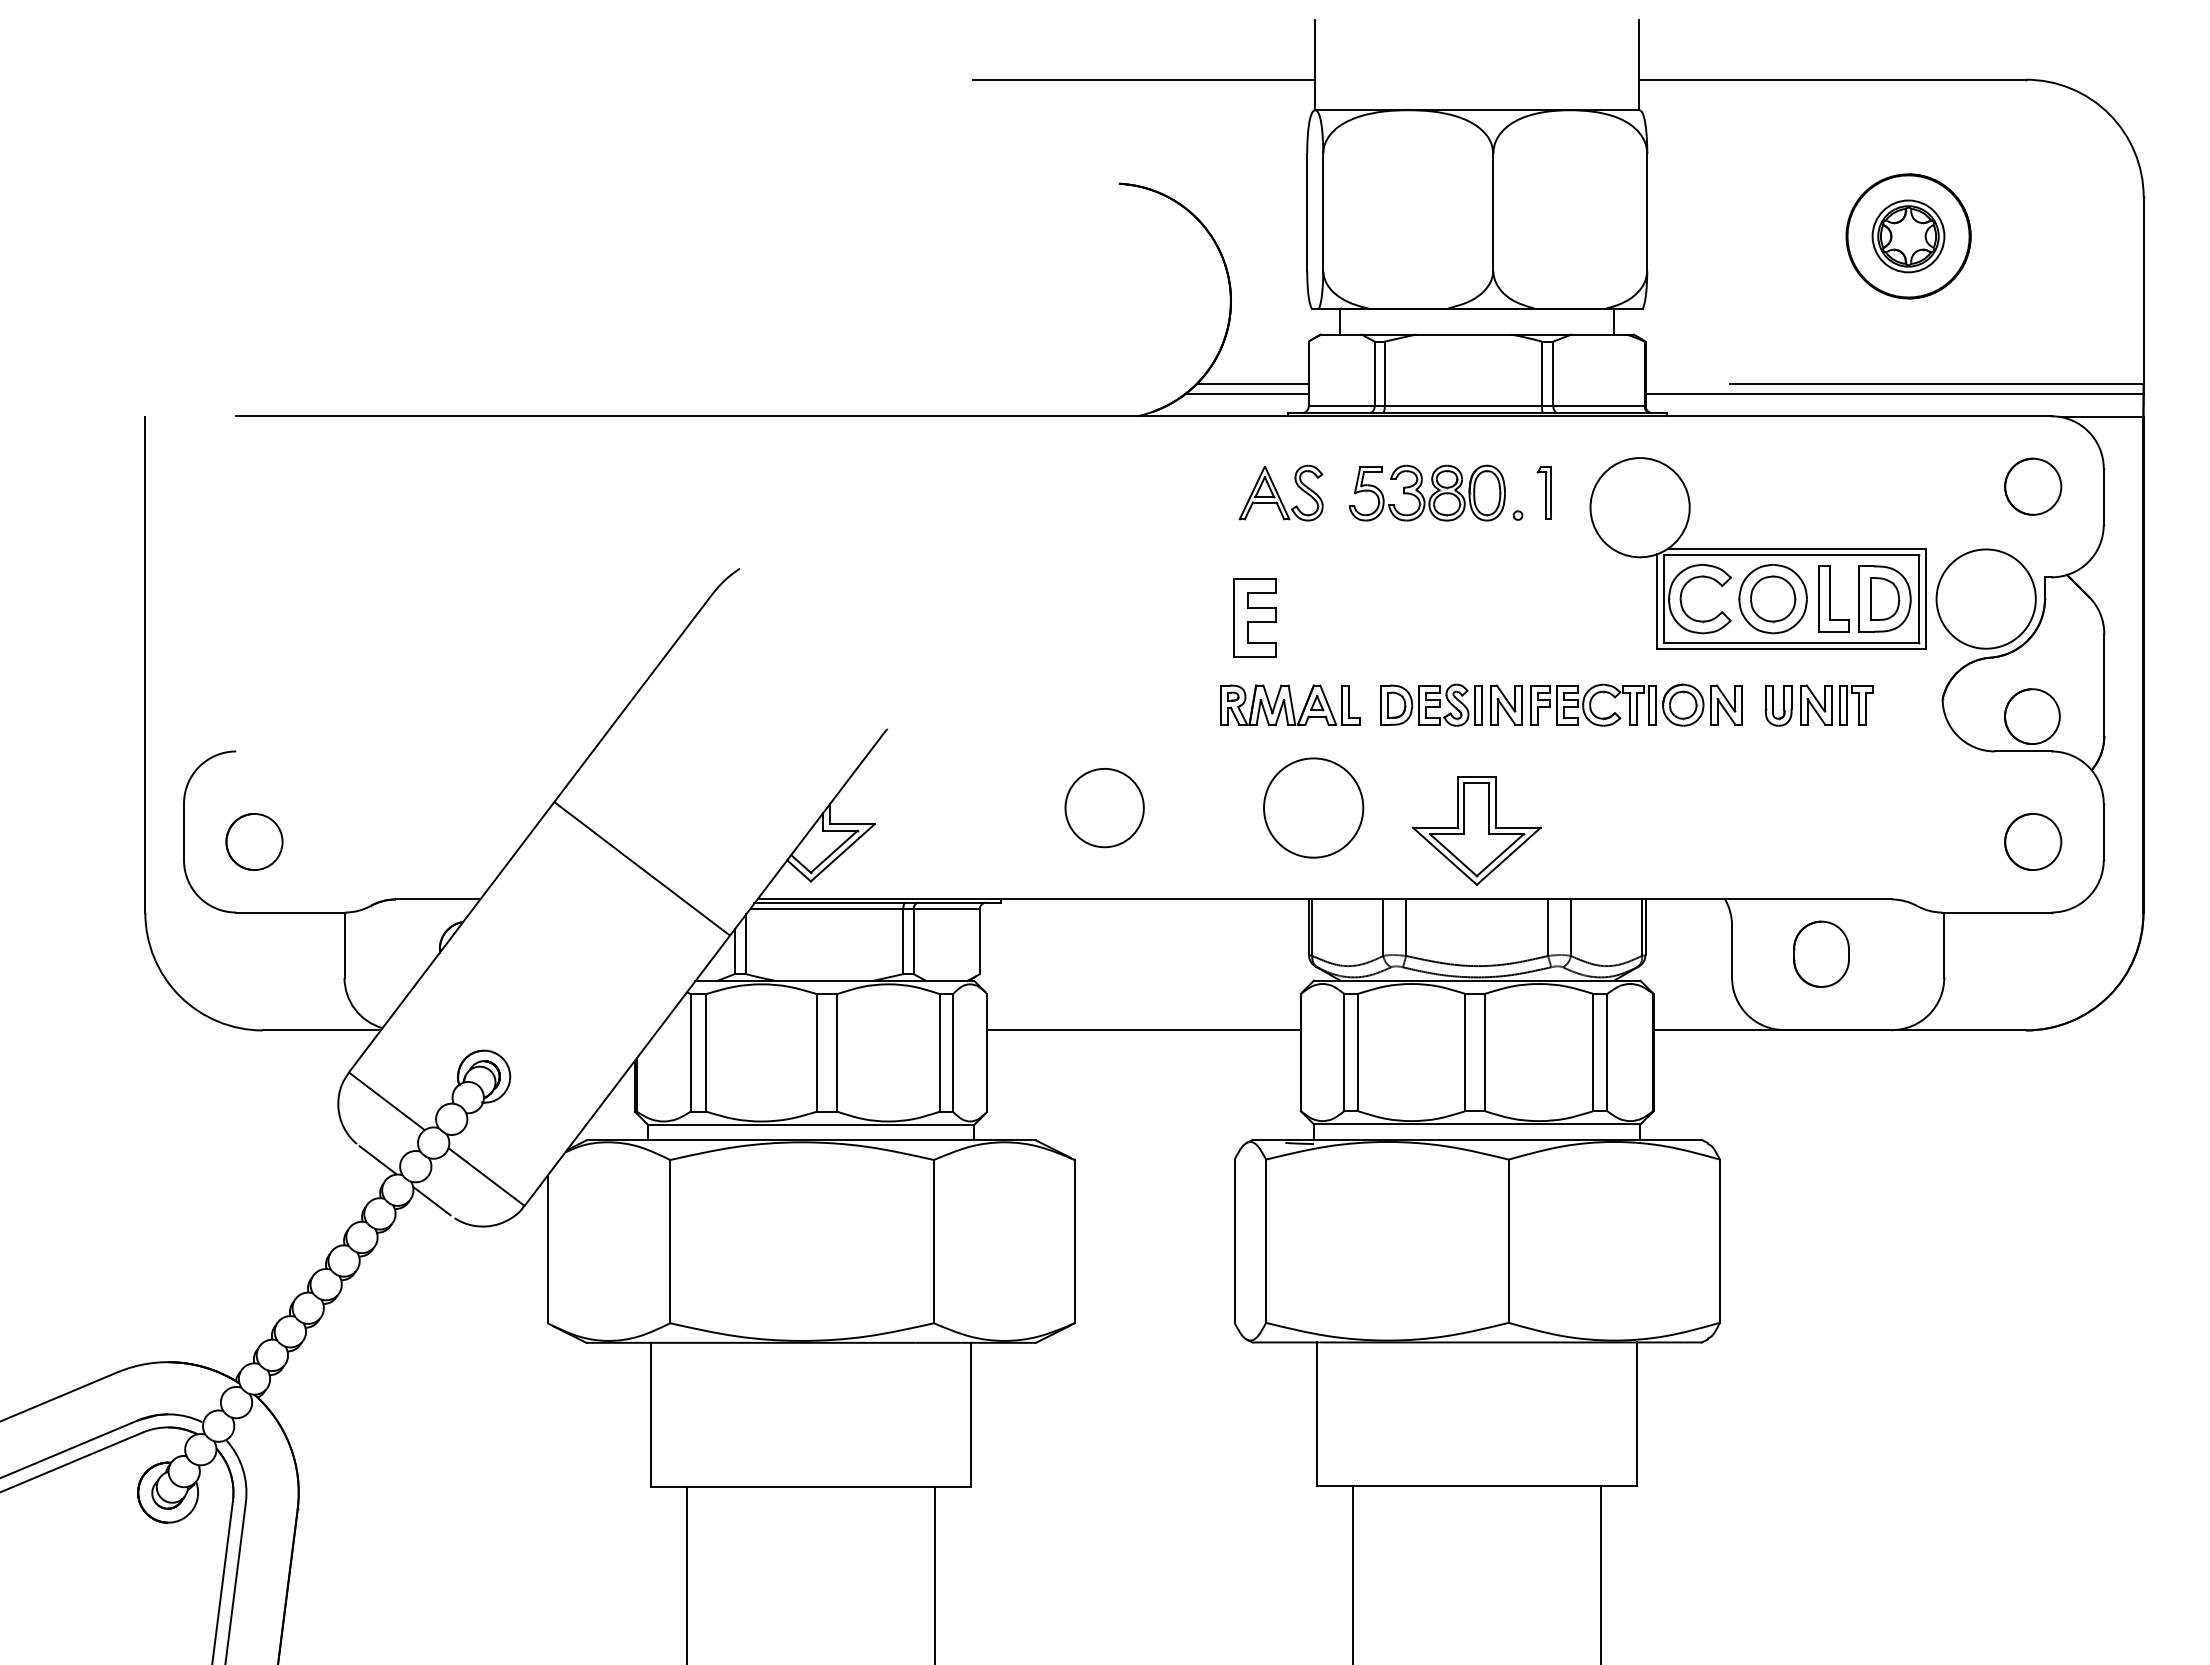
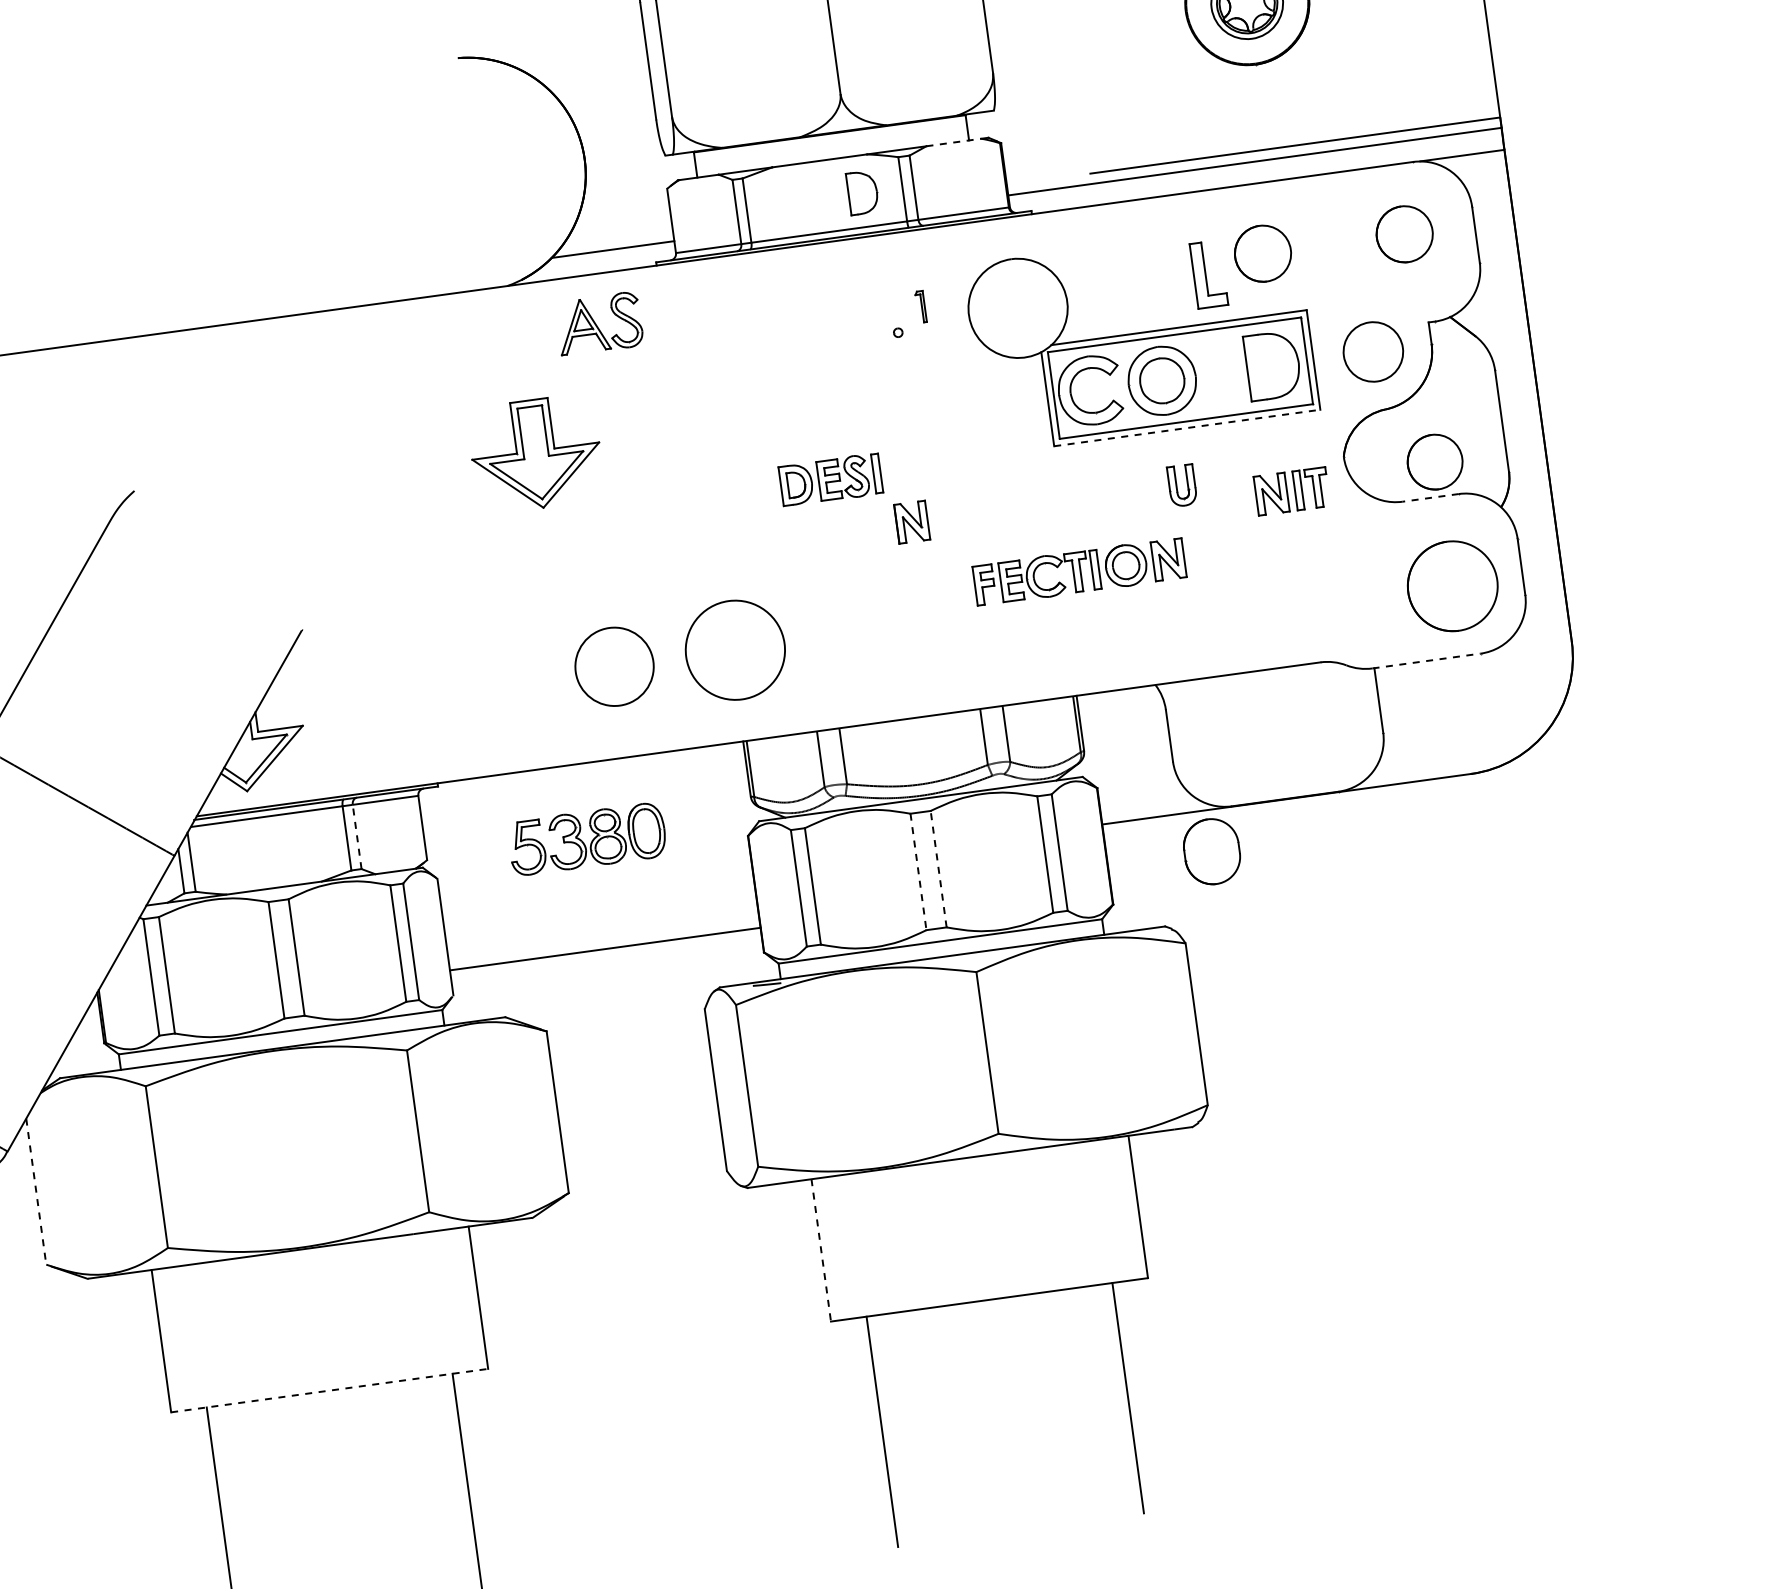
line: (1599, 334) -> (954, 142), solid -> dashed
line: (1252, 384) -> (617, 238), removed
circle: (1890, 486) -> (1263, 253), added
part: (1280, 492) -> (598, 323), moved
part: (1426, 492) -> (586, 838), moved
part: (1543, 492) -> (920, 306), size x0.6
part: (1833, 598) -> (1208, 274), moved
part: (1885, 598) -> (863, 192), moved
circle: (1985, 598) -> (1372, 351), size x0.6
part: (1254, 617) -> (650, 469), removed
line: (1791, 649) -> (1187, 428), solid -> dashed
part: (1290, 704) -> (698, 550), removed
part: (1431, 704) -> (830, 479), moved
part: (1636, 704) -> (1079, 571), moved
part: (1836, 704) -> (1291, 490), moved
line: (2022, 751) -> (1430, 498), solid -> dashed
circle: (1104, 808) -> (614, 667), moved
part: (1476, 830) -> (535, 453), moved
circle: (2033, 841) -> (1453, 585), size x1.6
line: (1996, 912) -> (1426, 661), solid -> dashed
line: (913, 941) -> (357, 836), solid -> dashed
part: (1821, 953) -> (1211, 850), moved
line: (1143, 1030) -> (604, 949), moved
line: (1464, 1052) -> (918, 871), solid -> dashed
line: (1485, 1052) -> (938, 869), solid -> dashed
line: (547, 1249) -> (36, 1191), solid -> dashed
line: (1317, 1414) -> (821, 1250), solid -> dashed
line: (811, 1486) -> (329, 1390), solid -> dashed

